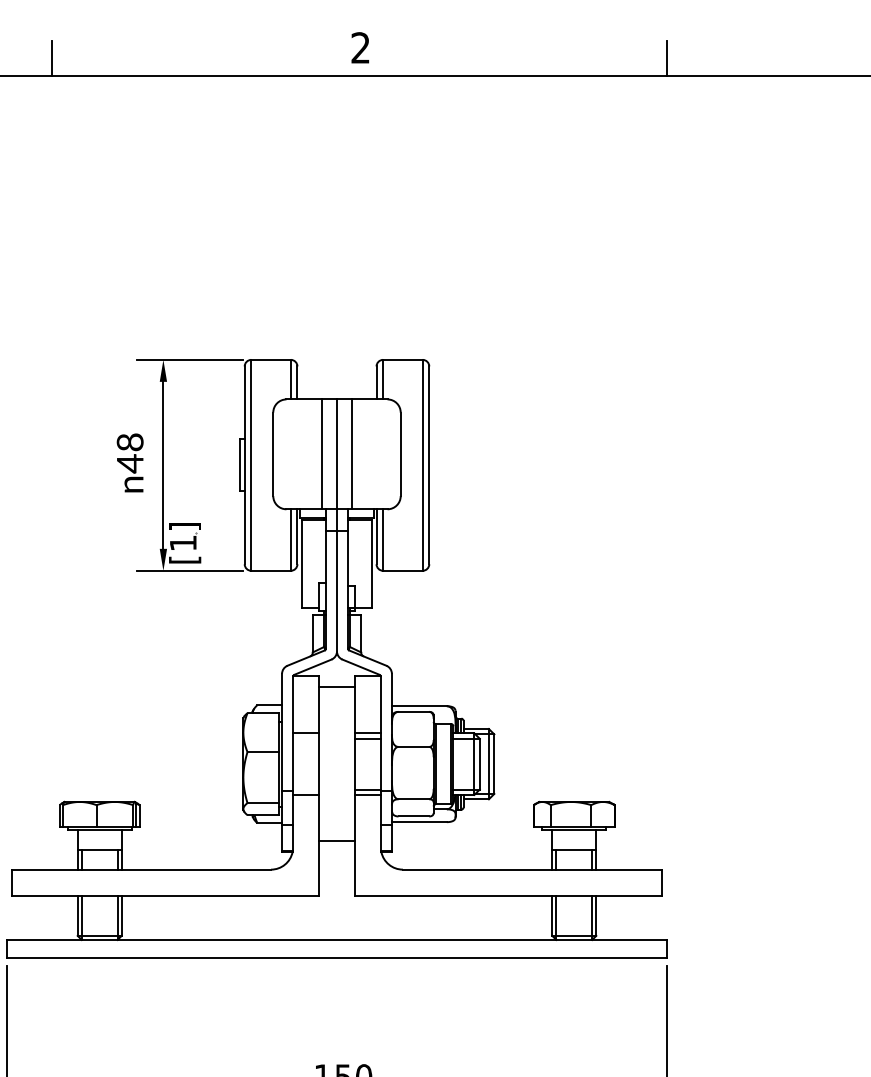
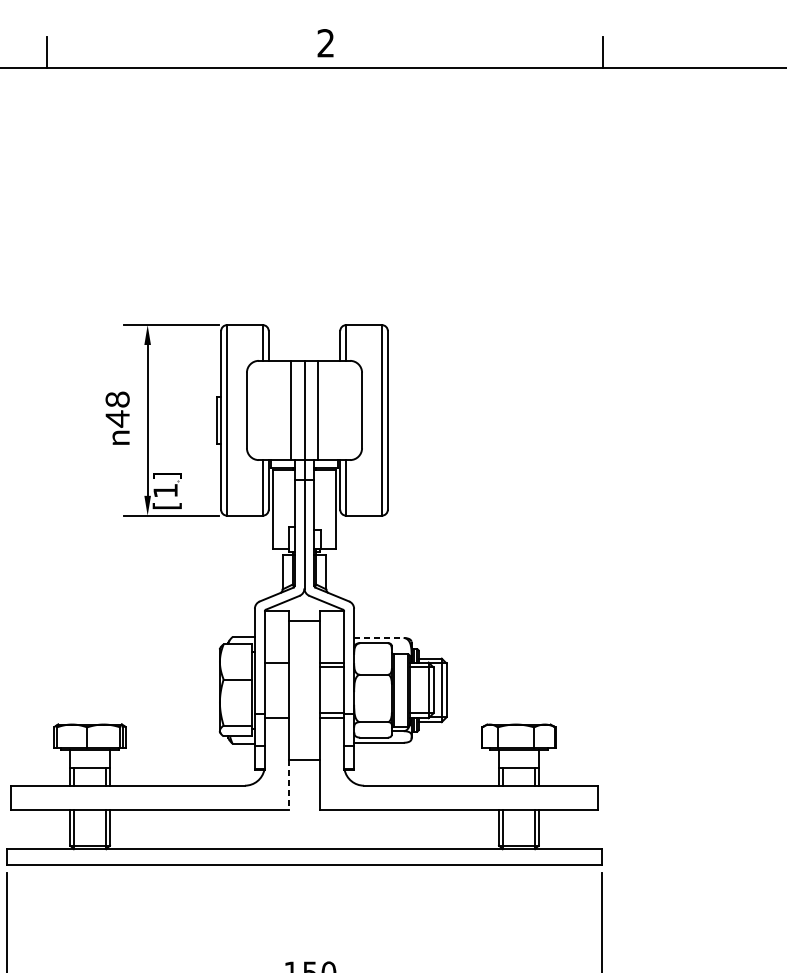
line: (419, 706) -> (379, 638), solid -> dashed
line: (319, 869) -> (288, 785), solid -> dashed

